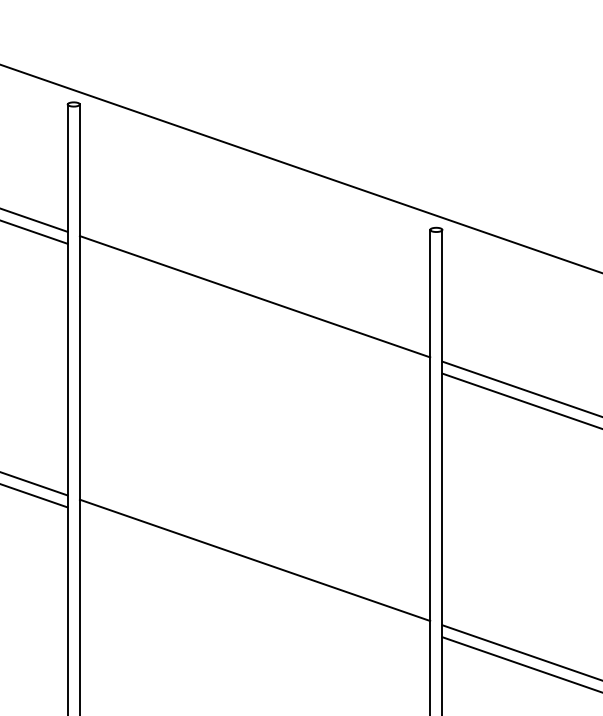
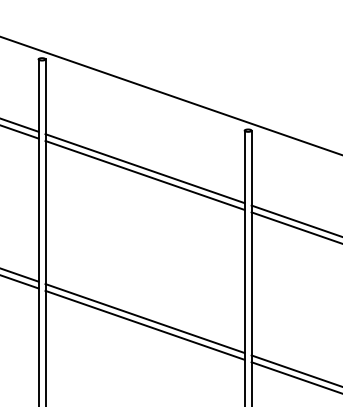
line: (254, 308) -> (144, 175), added
line: (254, 570) -> (144, 324), added

